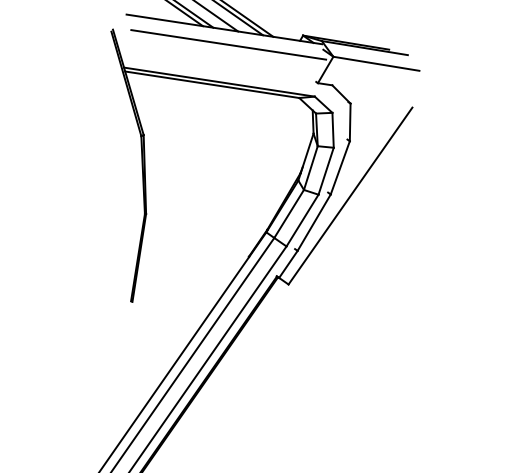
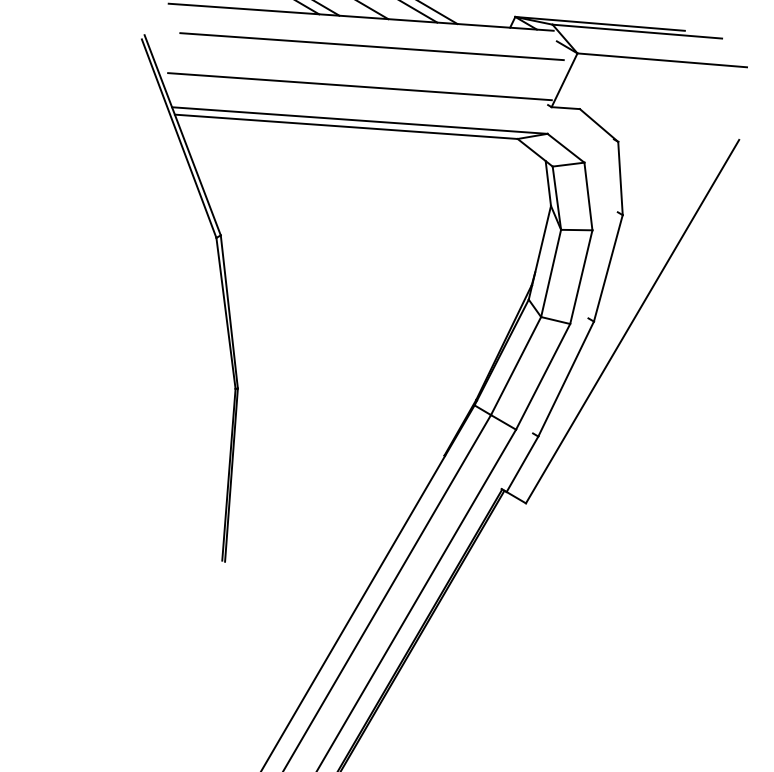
line: (220, 64) -> (359, 86), added

